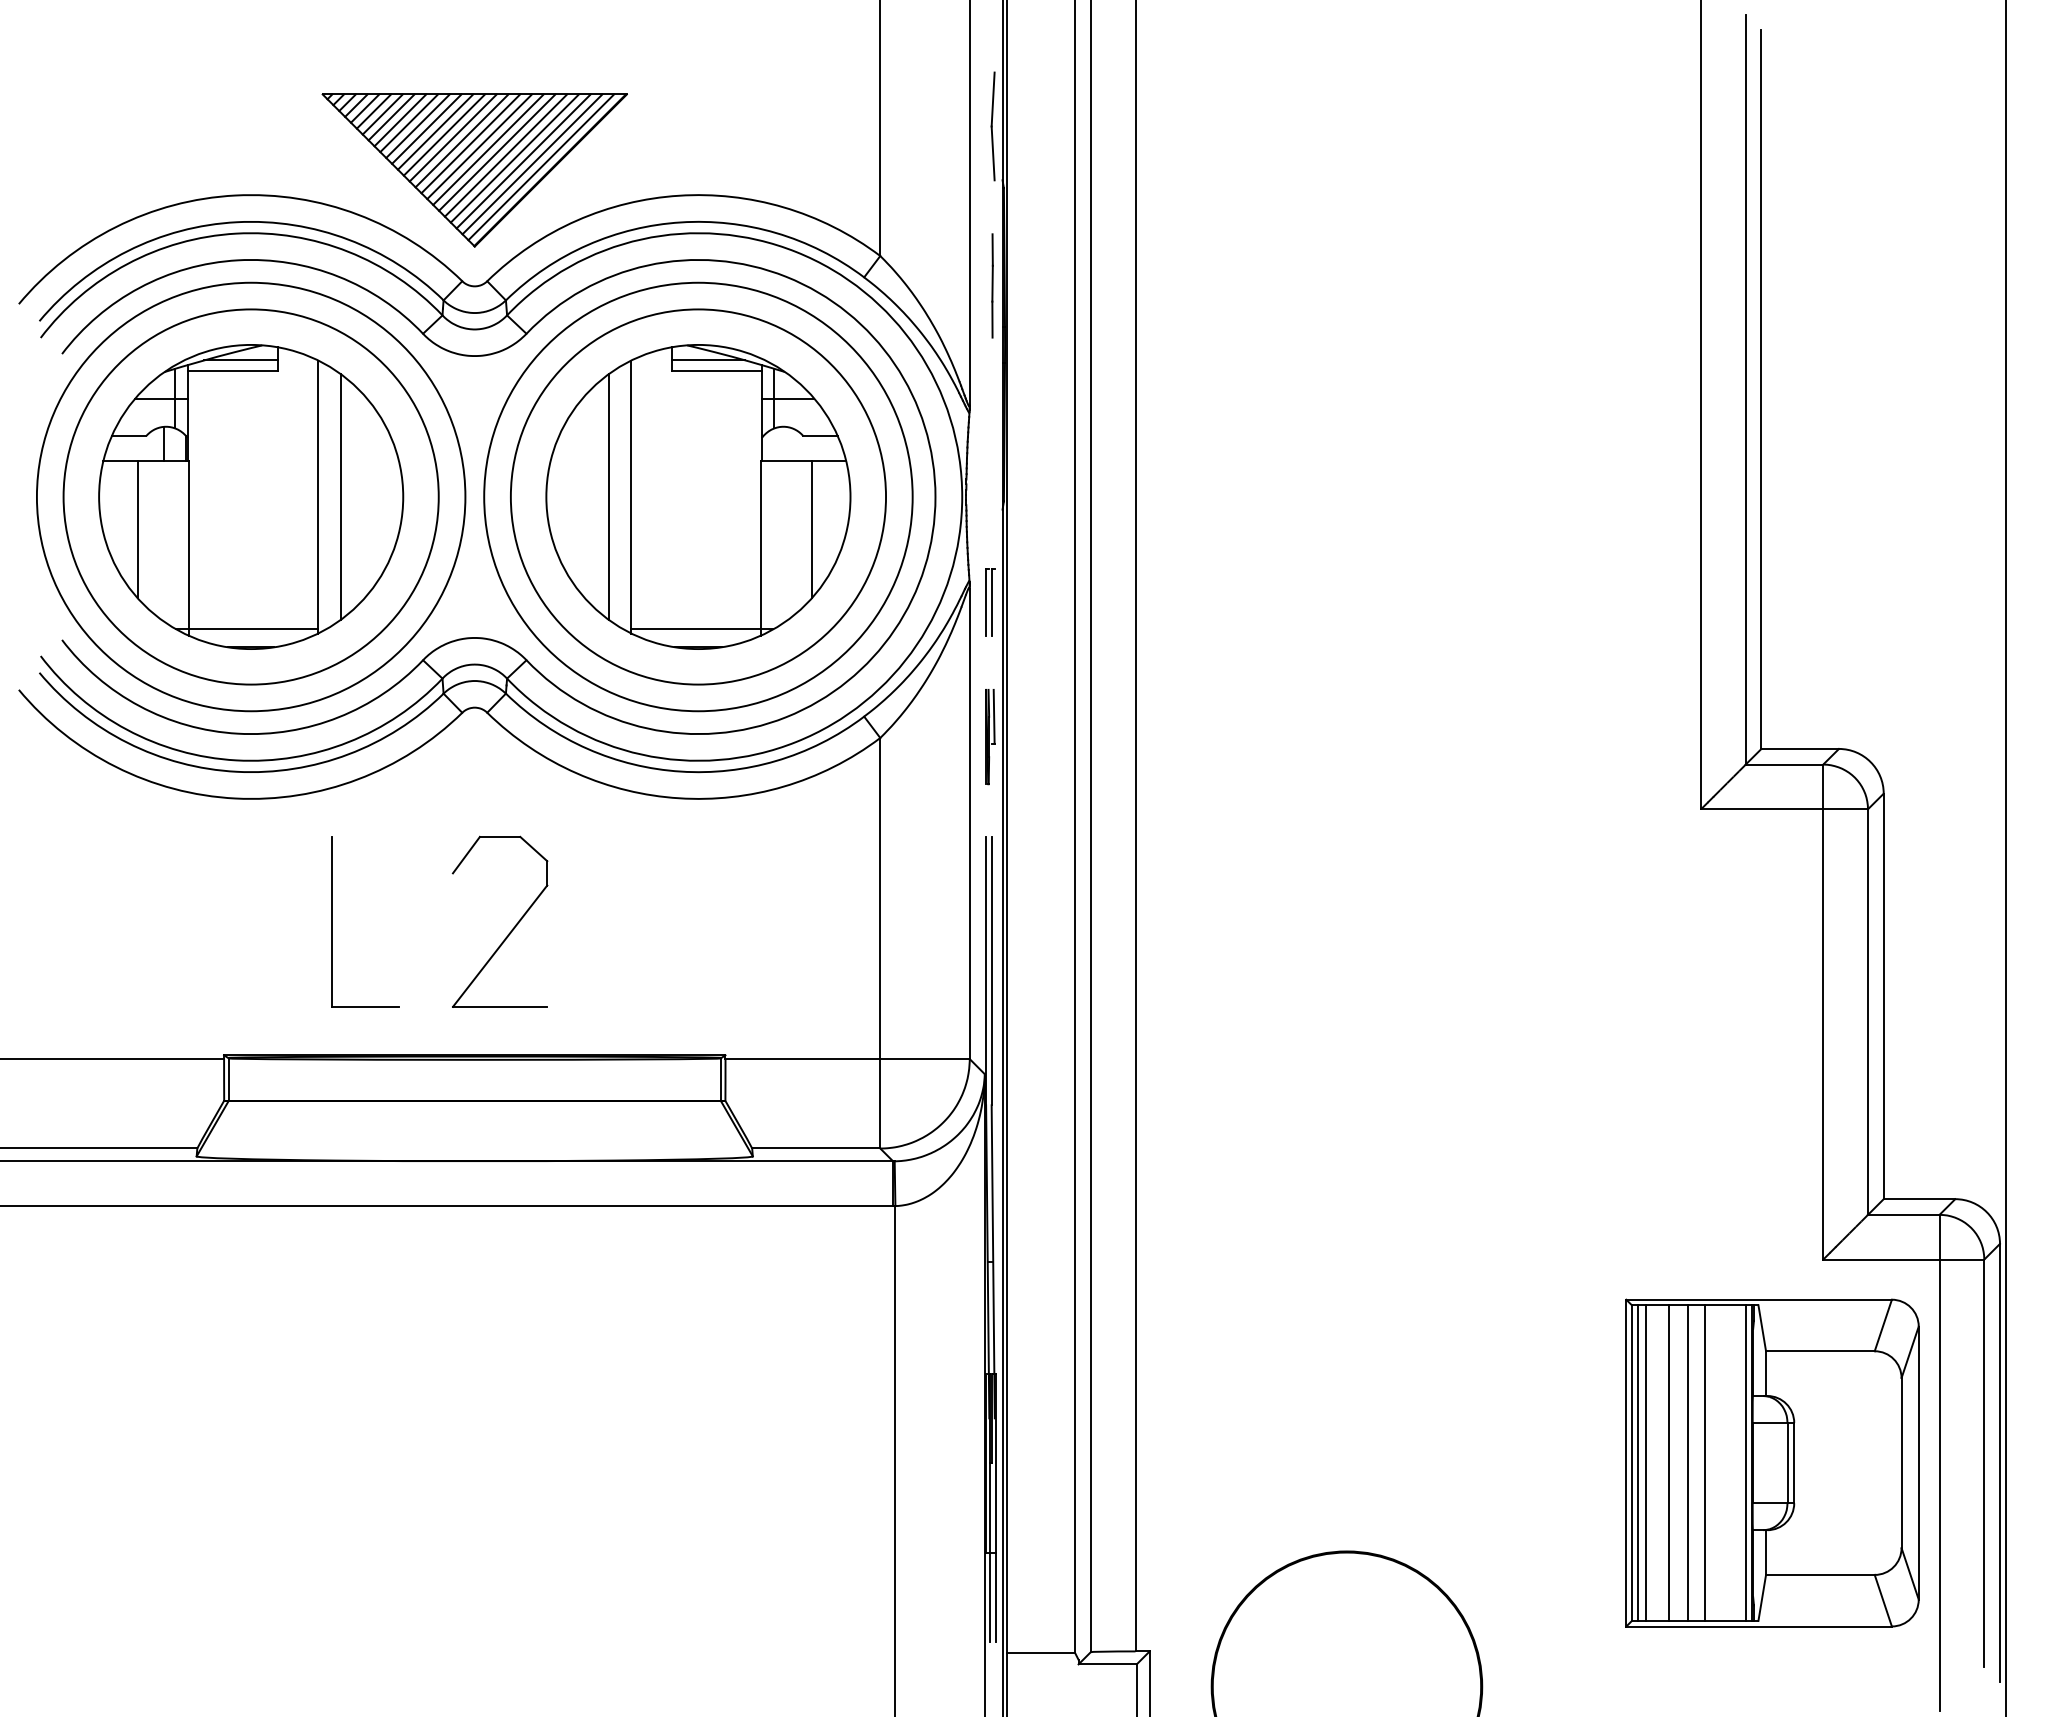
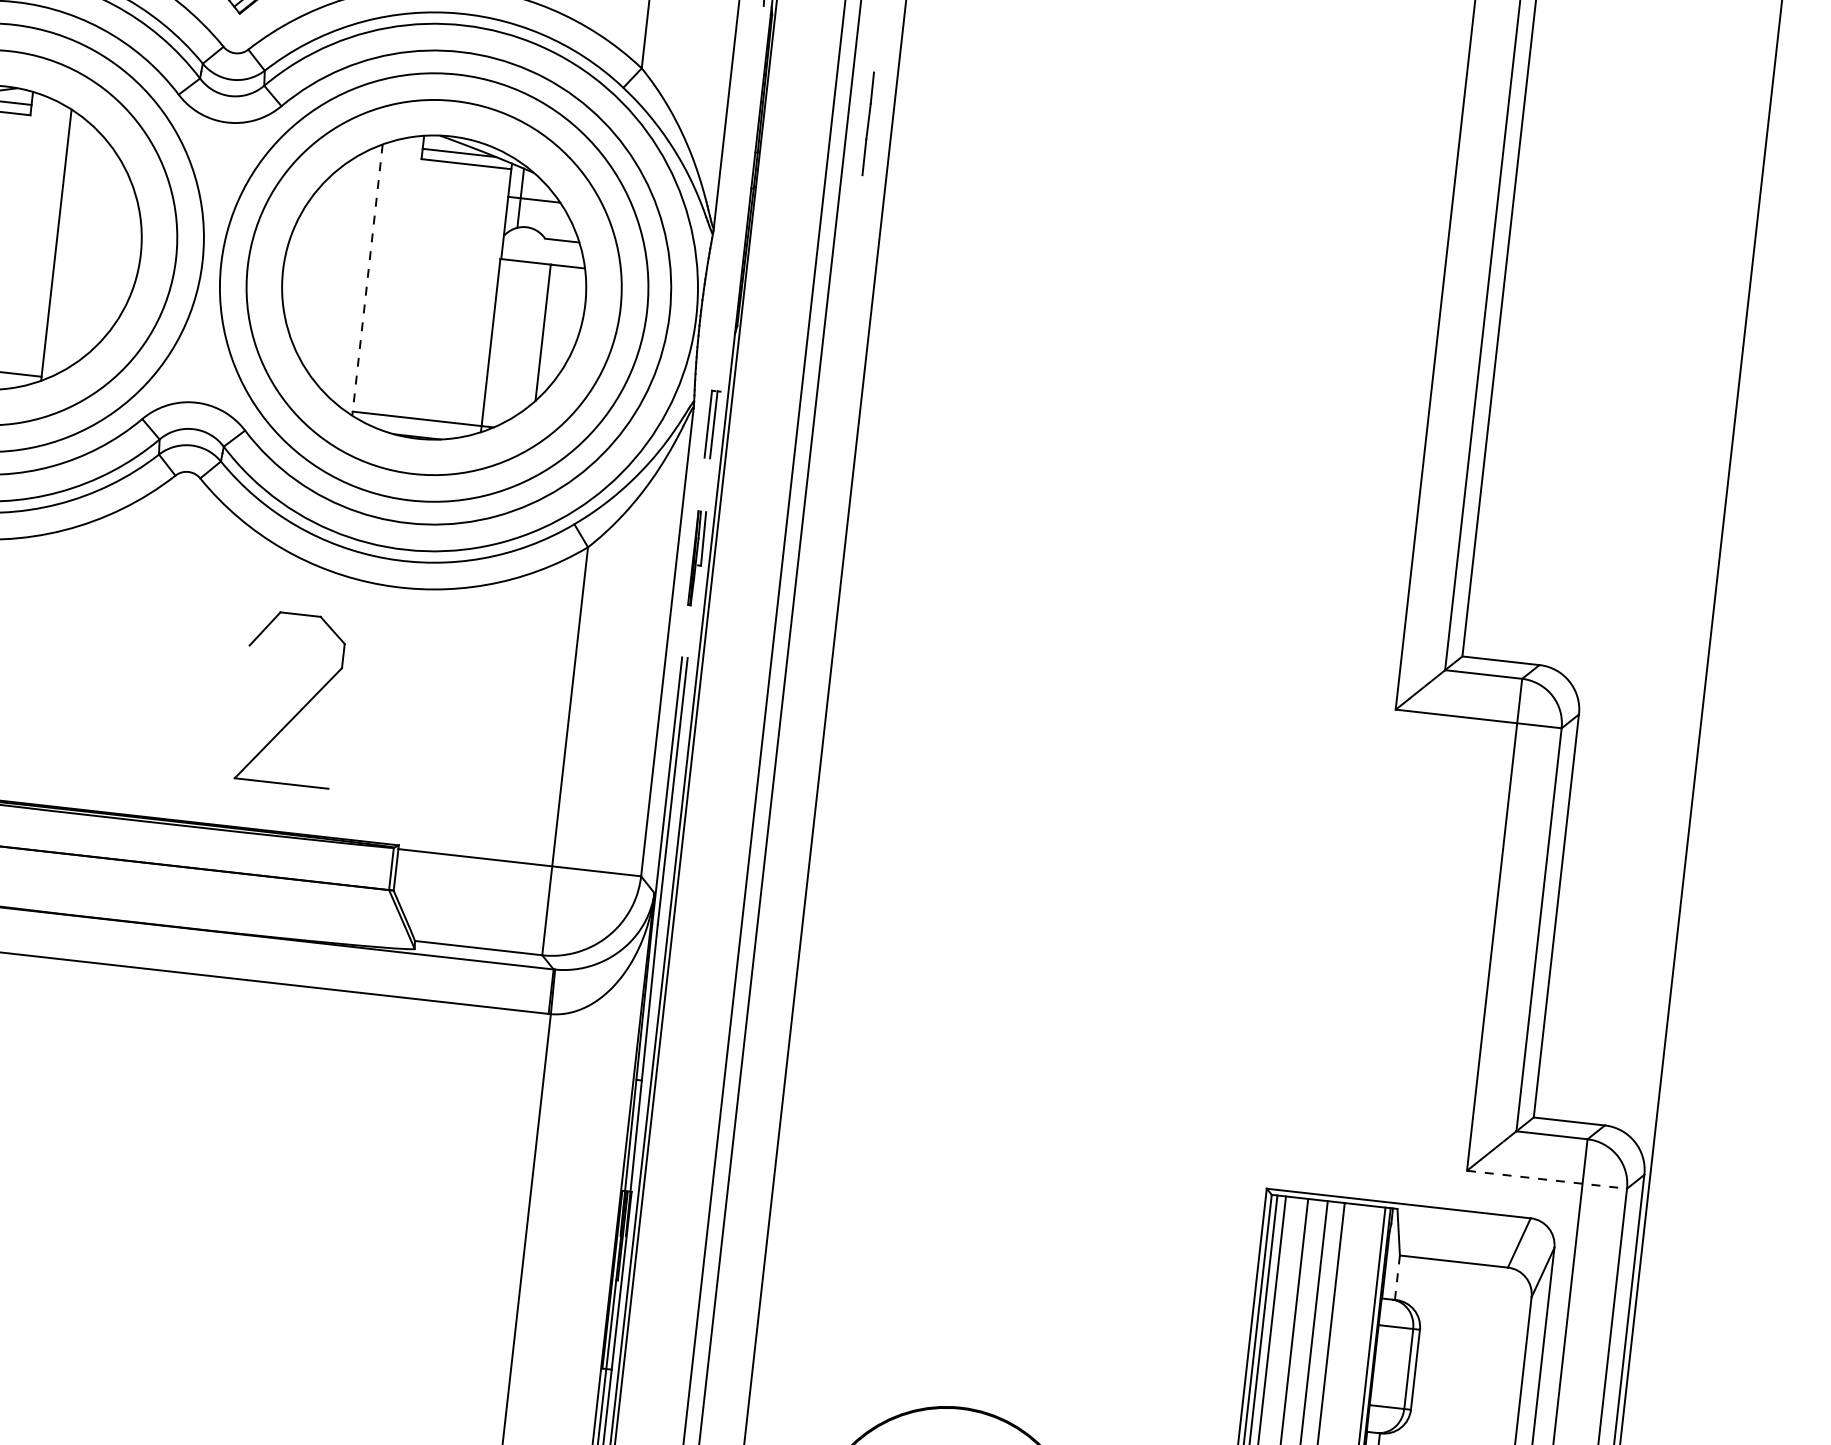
line: (992, 285) -> (868, 123), moved
line: (340, 497) -> (78, 248), removed
line: (608, 497) -> (344, 278), removed
line: (631, 497) -> (367, 280), solid -> dashed
part: (332, 921) -> (23, 668), removed
part: (511, 929) -> (301, 707), moved
line: (1903, 1259) -> (1546, 1179), solid -> dashed
line: (1766, 1373) -> (1397, 1277), solid -> dashed

